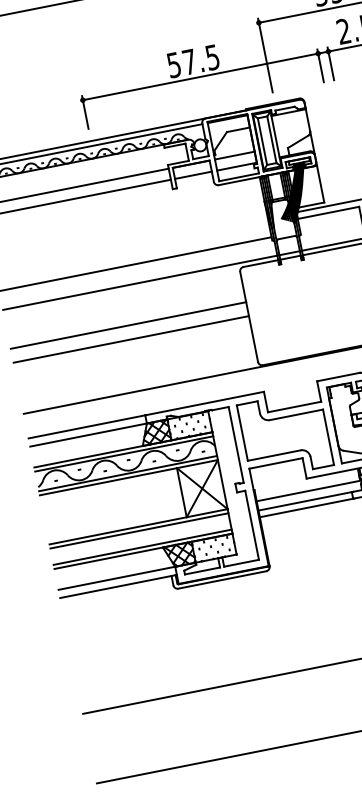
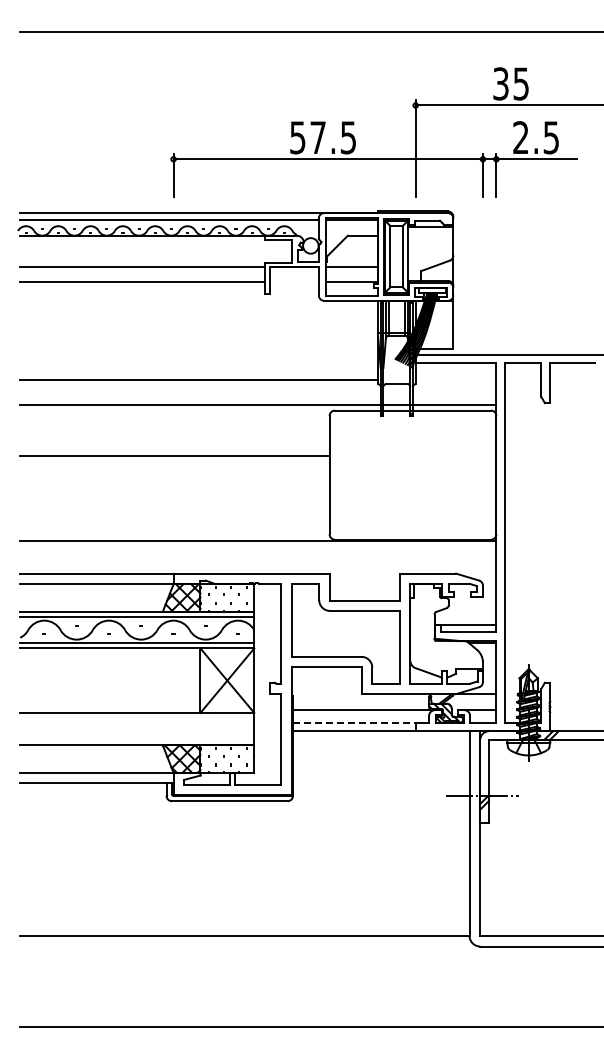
line: (193, 174) -> (294, 281), removed
line: (131, 339) -> (174, 474), removed
line: (306, 501) -> (355, 722), solid -> dashed
line: (139, 530) -> (137, 718), removed
line: (142, 546) -> (137, 739), removed

